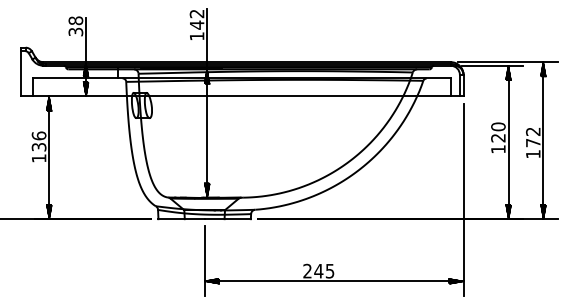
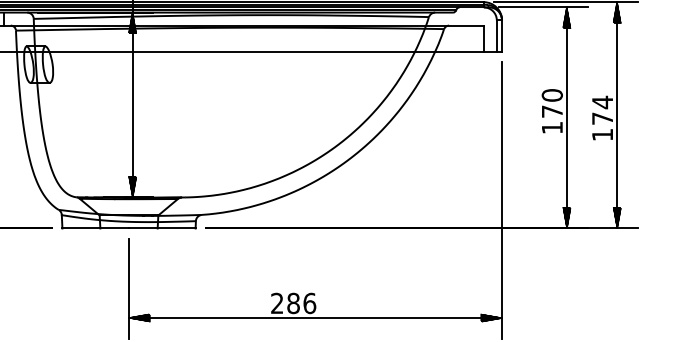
text: (533, 131) -> (602, 102), 172 -> 174
text: (498, 138) -> (552, 112), 120 -> 170
text: (324, 270) -> (301, 302), 245 -> 286

